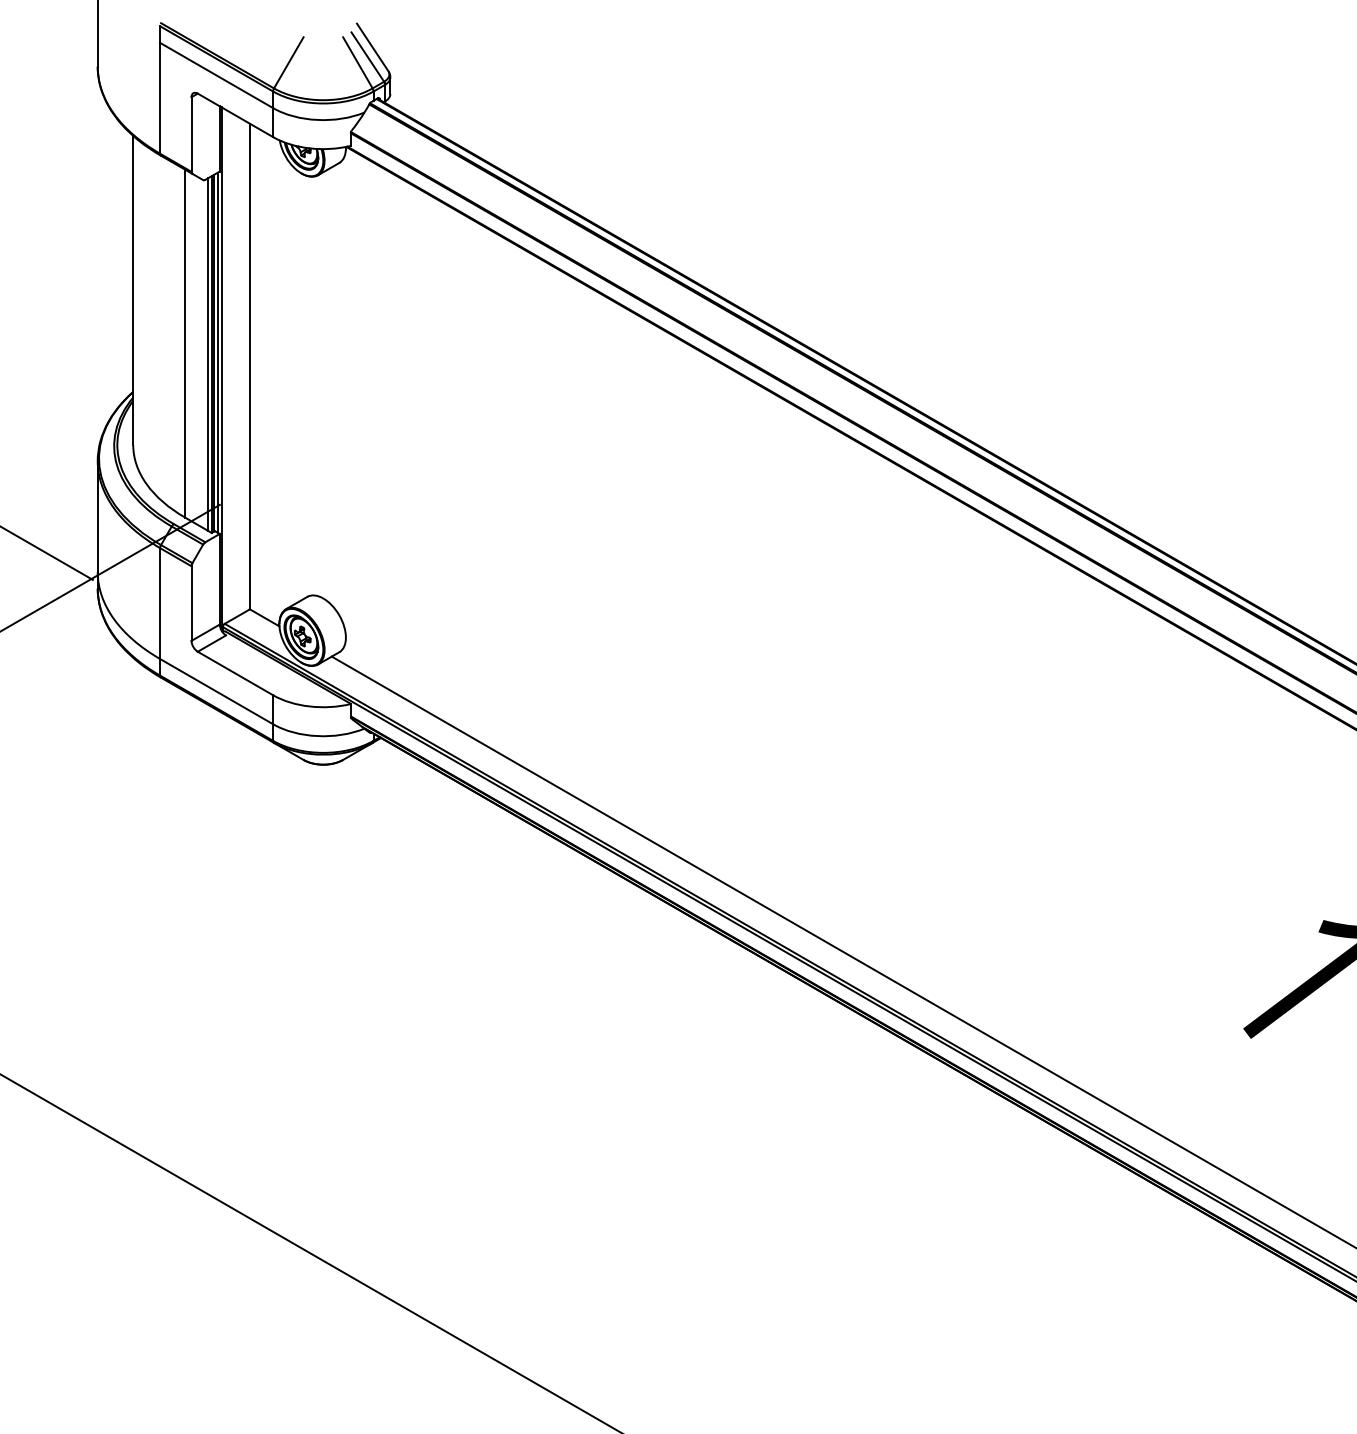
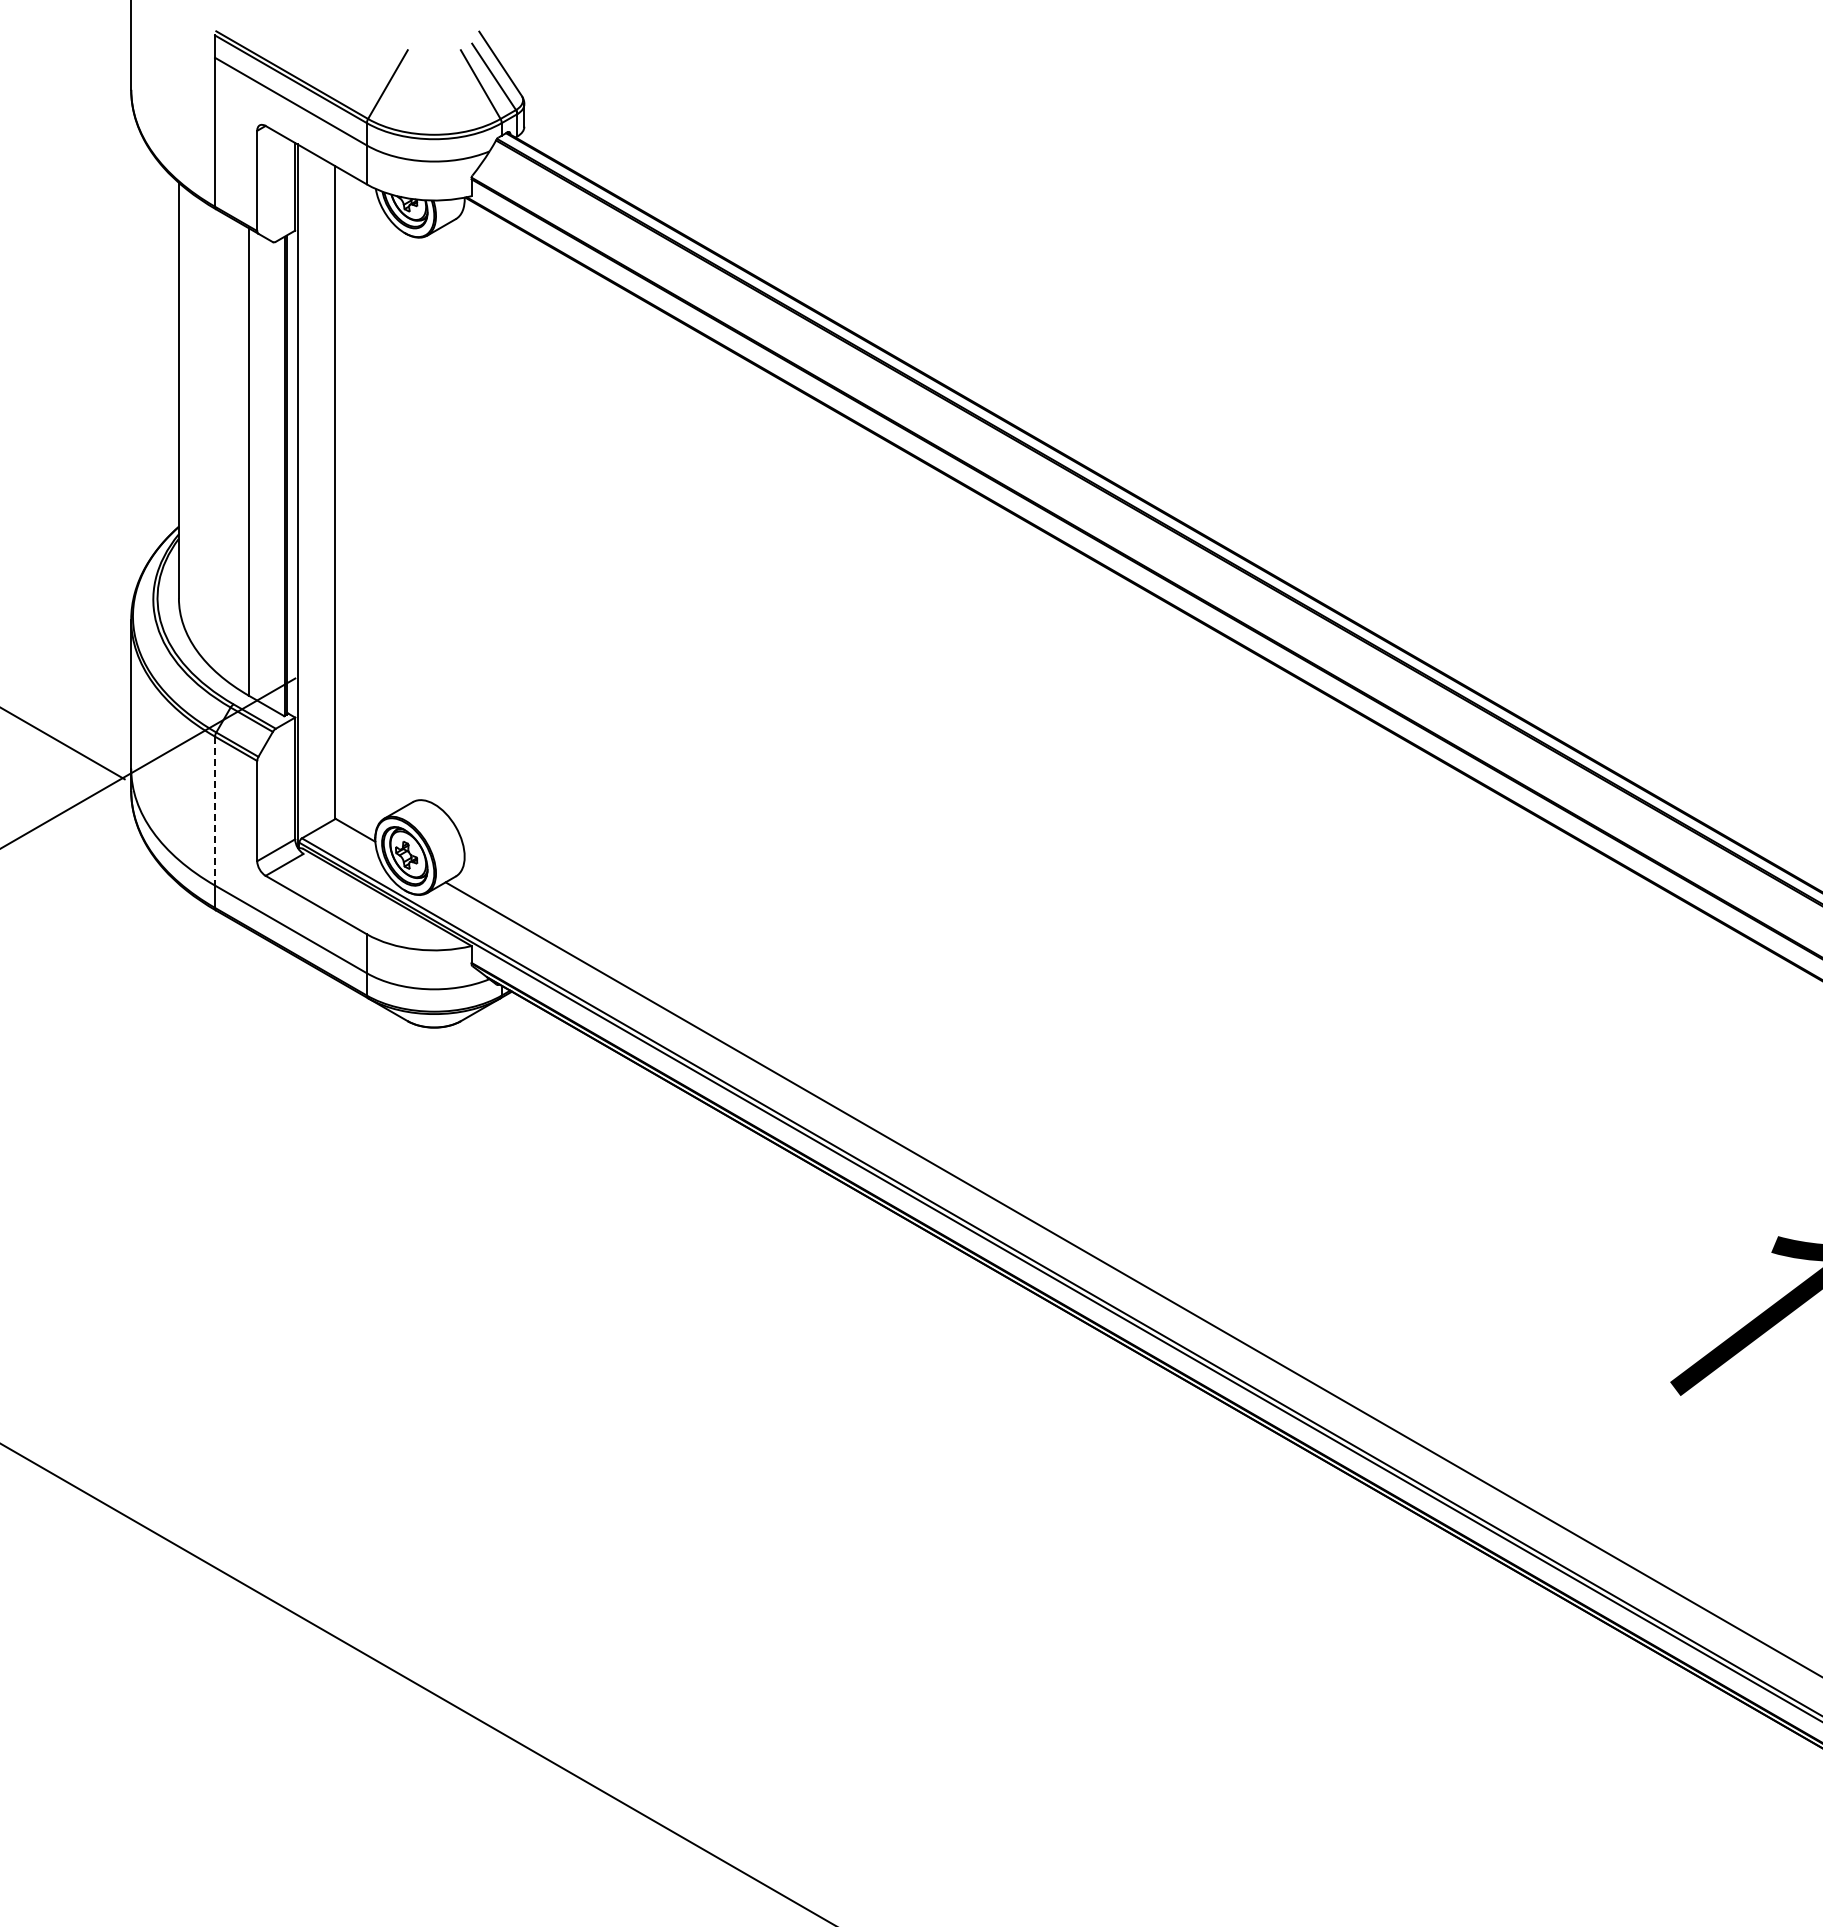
line: (217, 353) -> (292, 474), removed
line: (208, 354) -> (280, 476), removed
line: (160, 603) -> (215, 811), solid -> dashed

